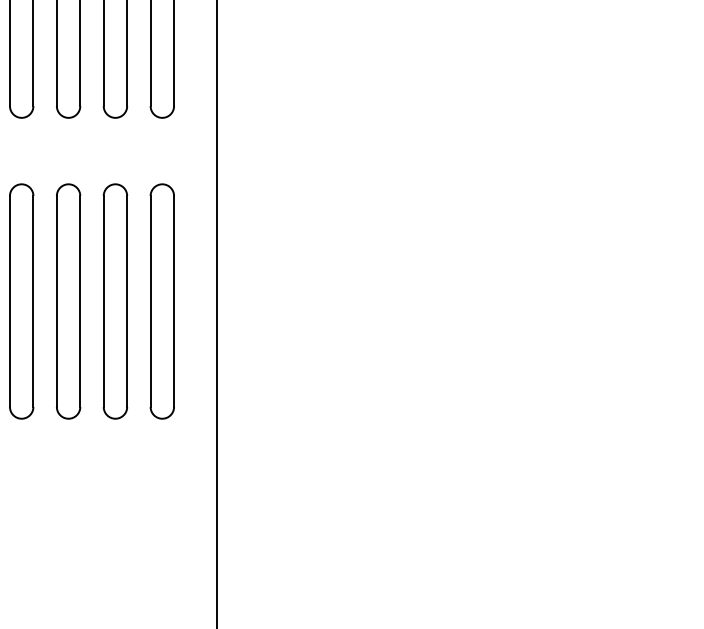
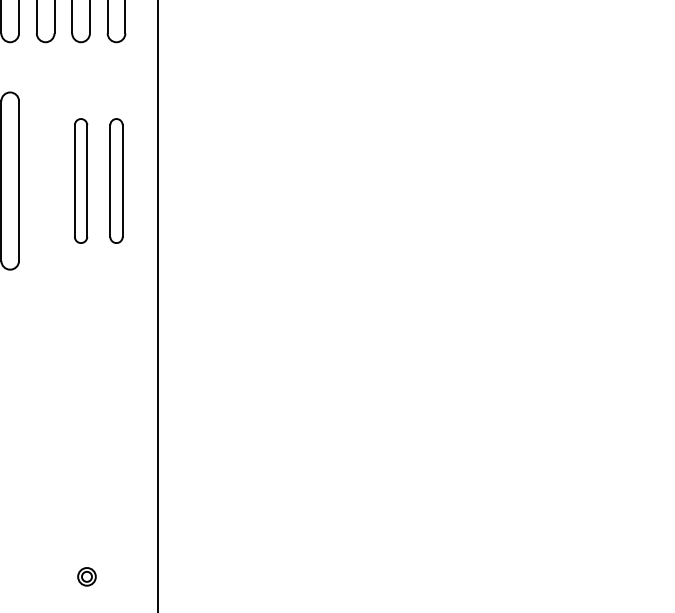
part: (68, 300) -> (45, 180), removed
part: (114, 300) -> (80, 180), size x0.7
part: (162, 300) -> (116, 180), size x0.7

